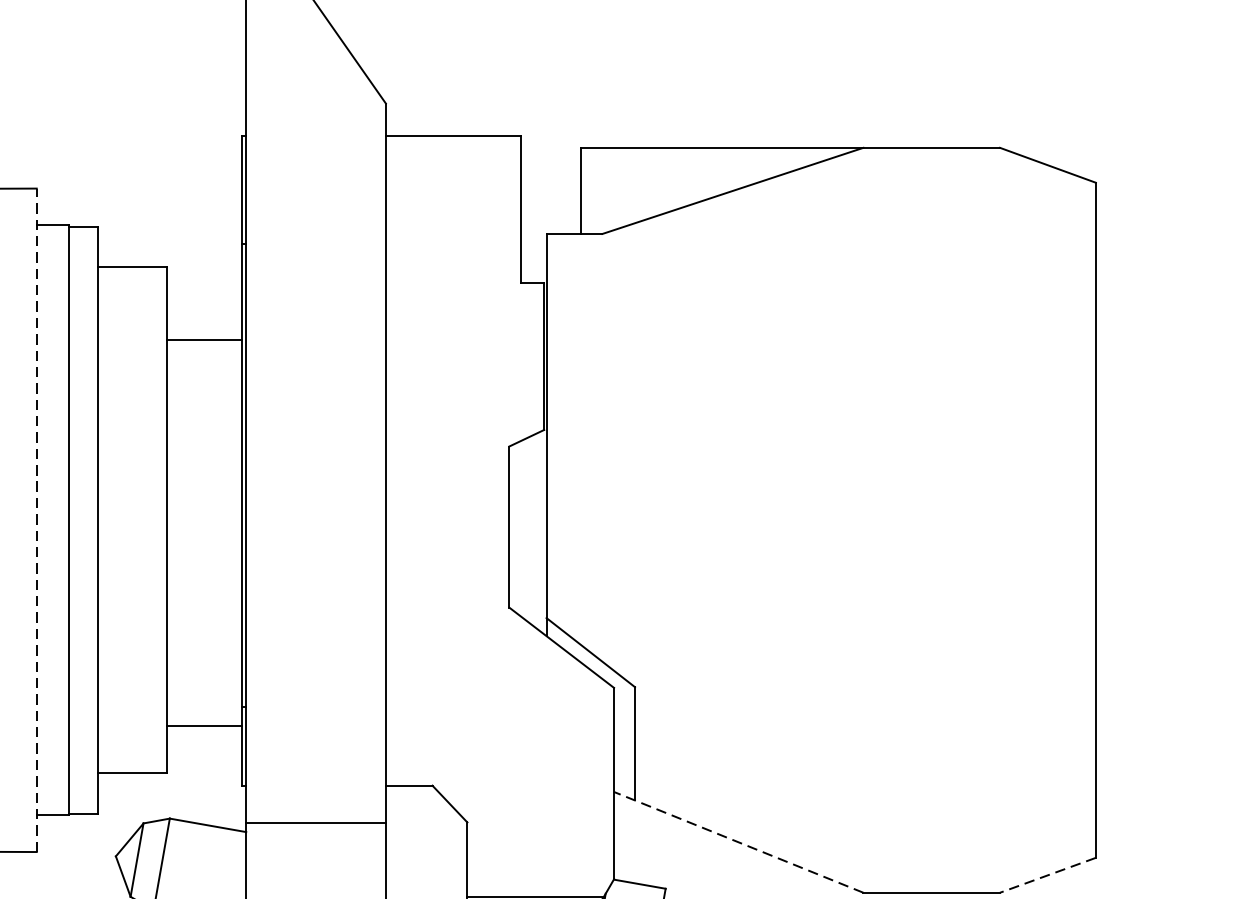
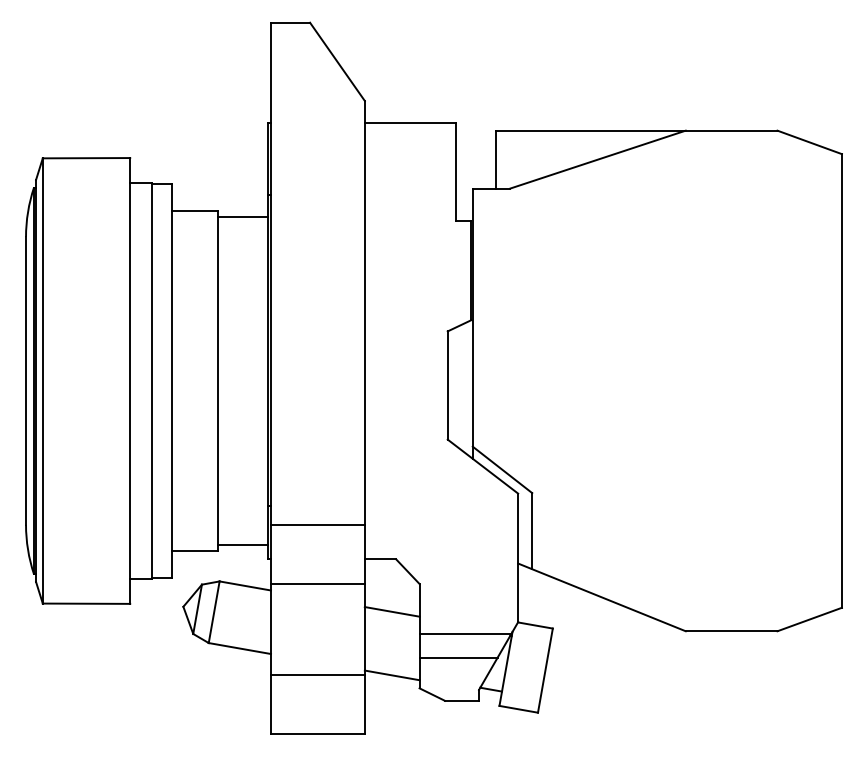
line: (203, 339) -> (242, 216), moved
line: (37, 519) -> (130, 380), dashed -> solid
line: (203, 726) -> (242, 545), moved
line: (315, 733) -> (317, 524), added
line: (738, 842) -> (601, 597), dashed -> solid
line: (425, 863) -> (391, 611), added
line: (1047, 875) -> (809, 619), dashed -> solid

